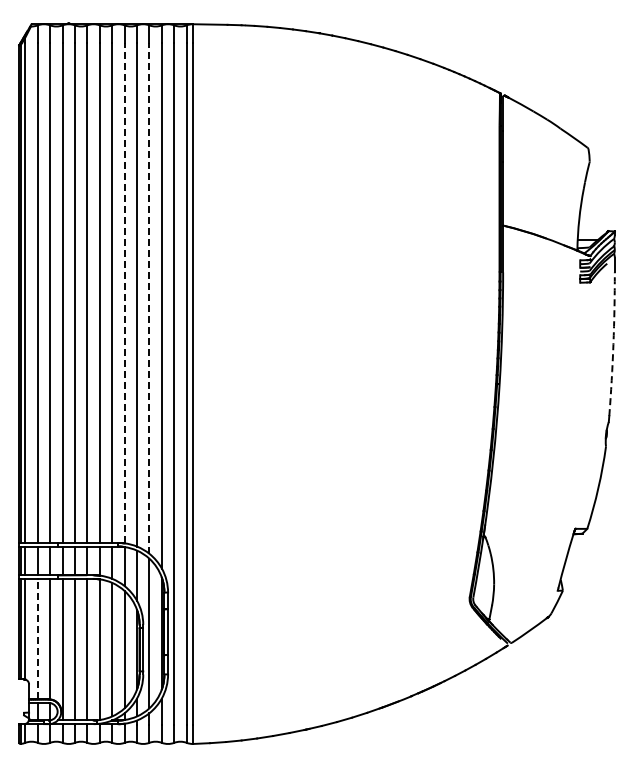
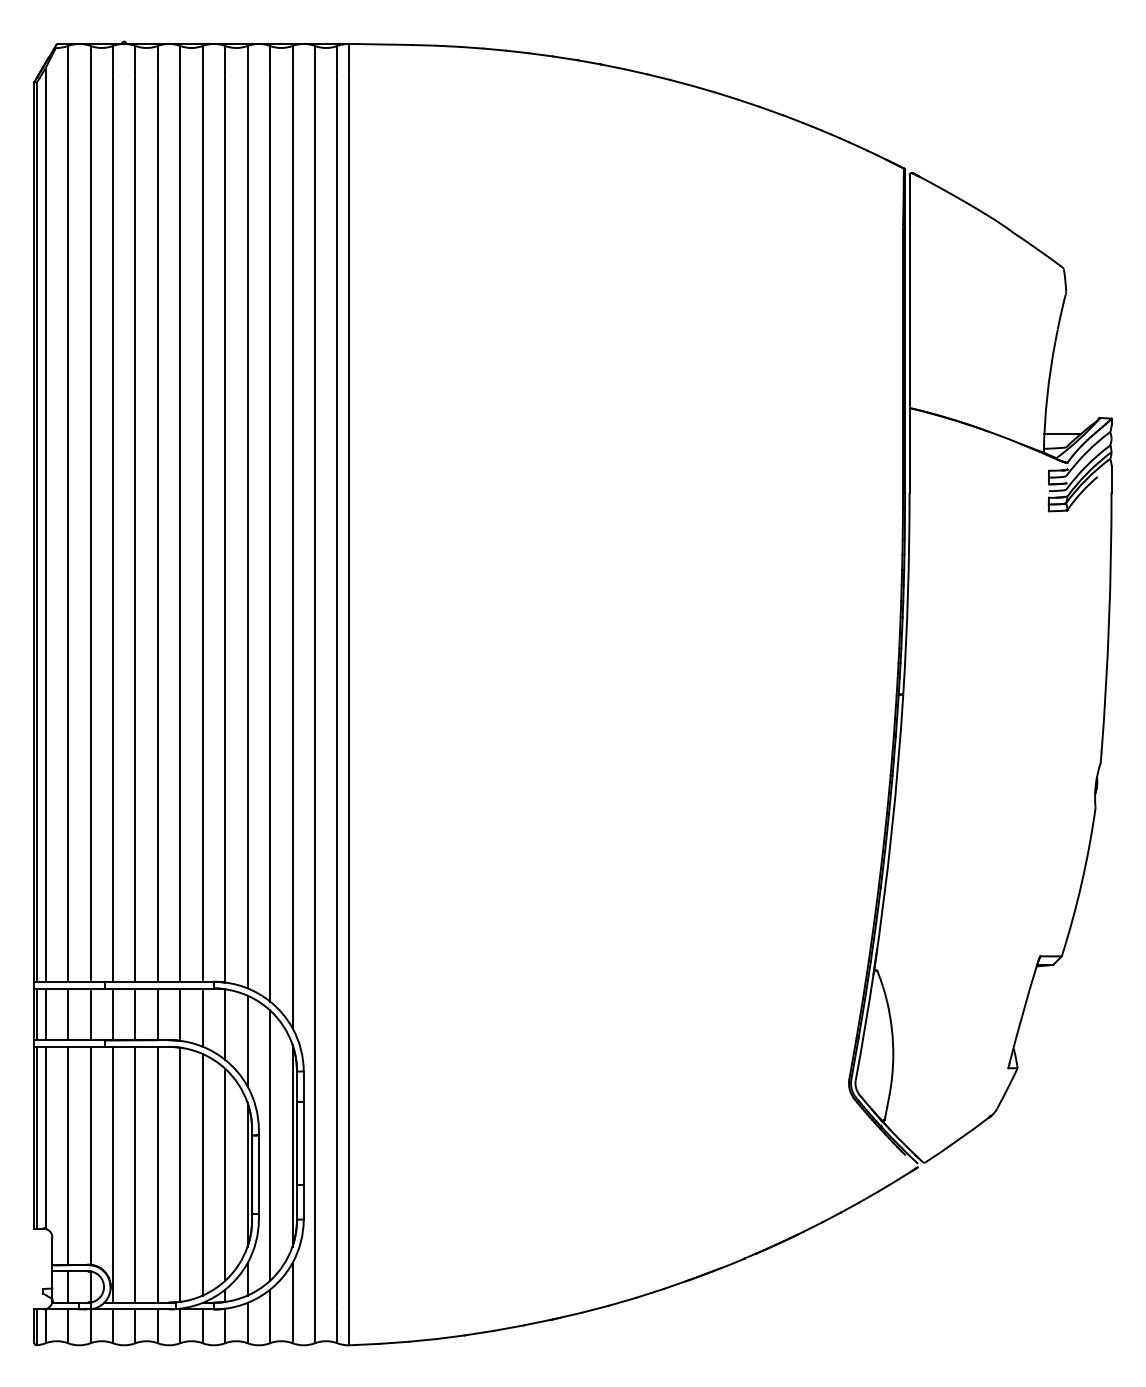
line: (124, 293) -> (224, 530), dashed -> solid
line: (149, 298) -> (270, 539), dashed -> solid
arc: (613, 344) -> (1109, 622), dashed -> solid
line: (37, 638) -> (67, 1154), dashed -> solid

